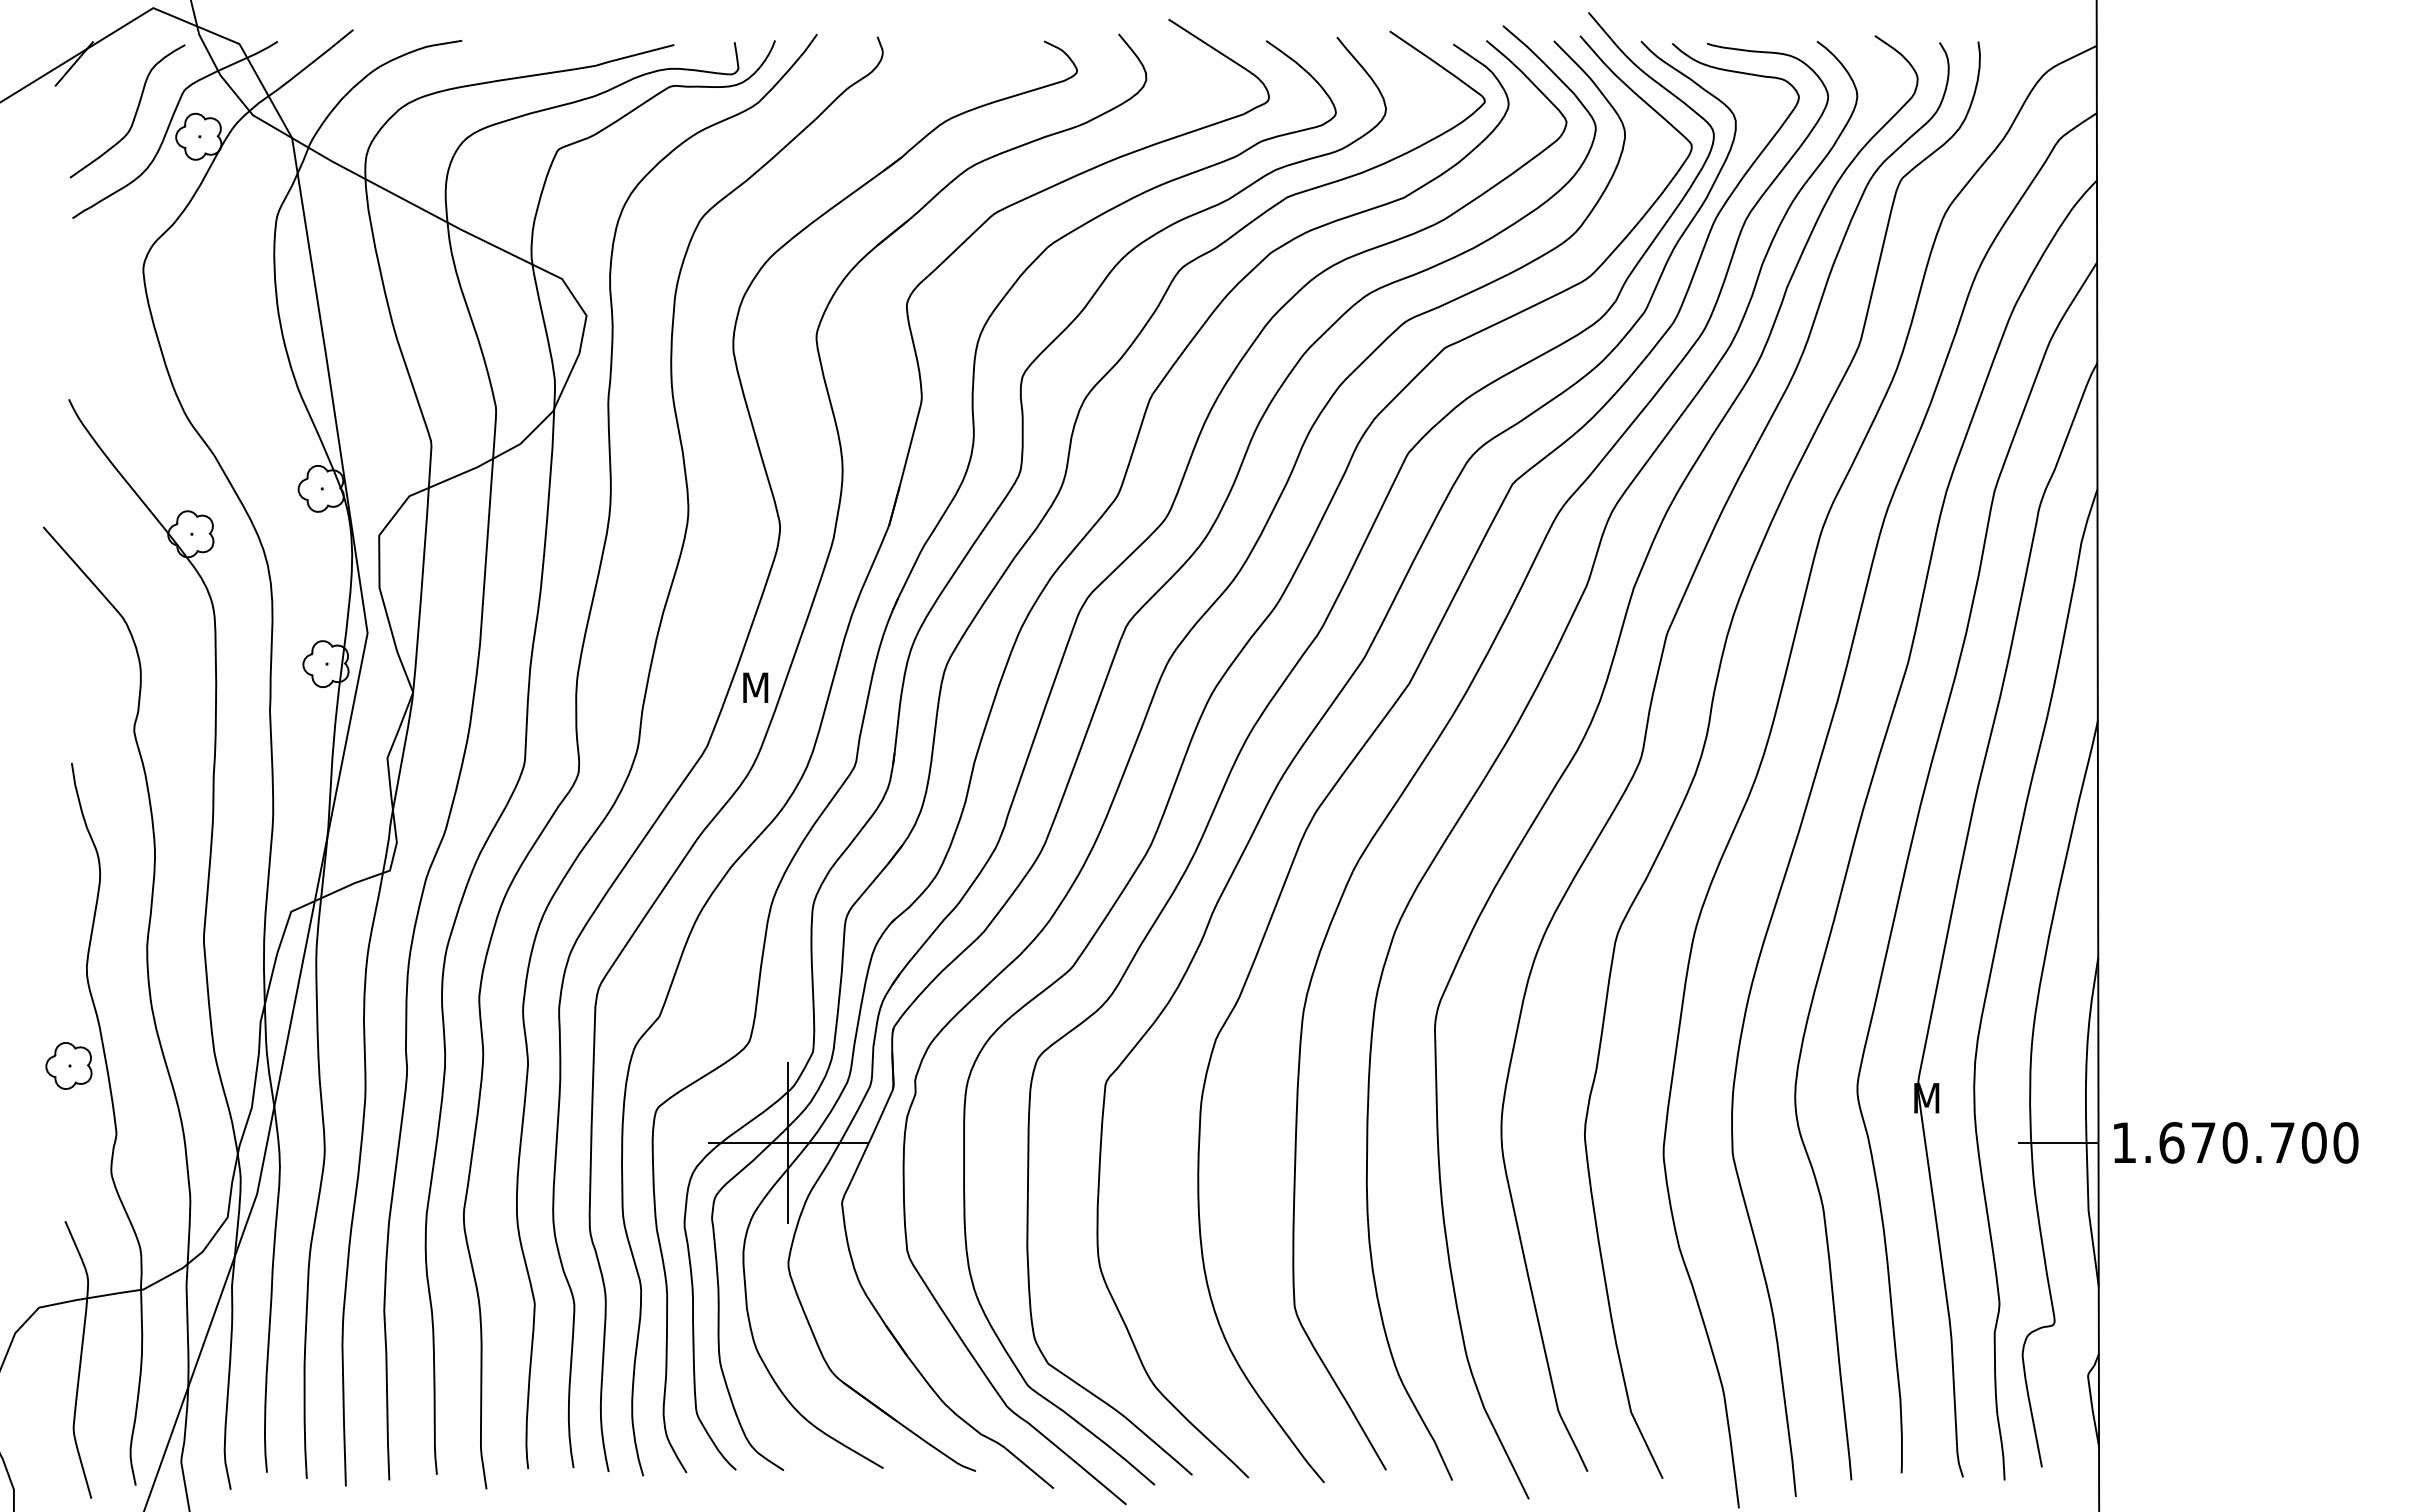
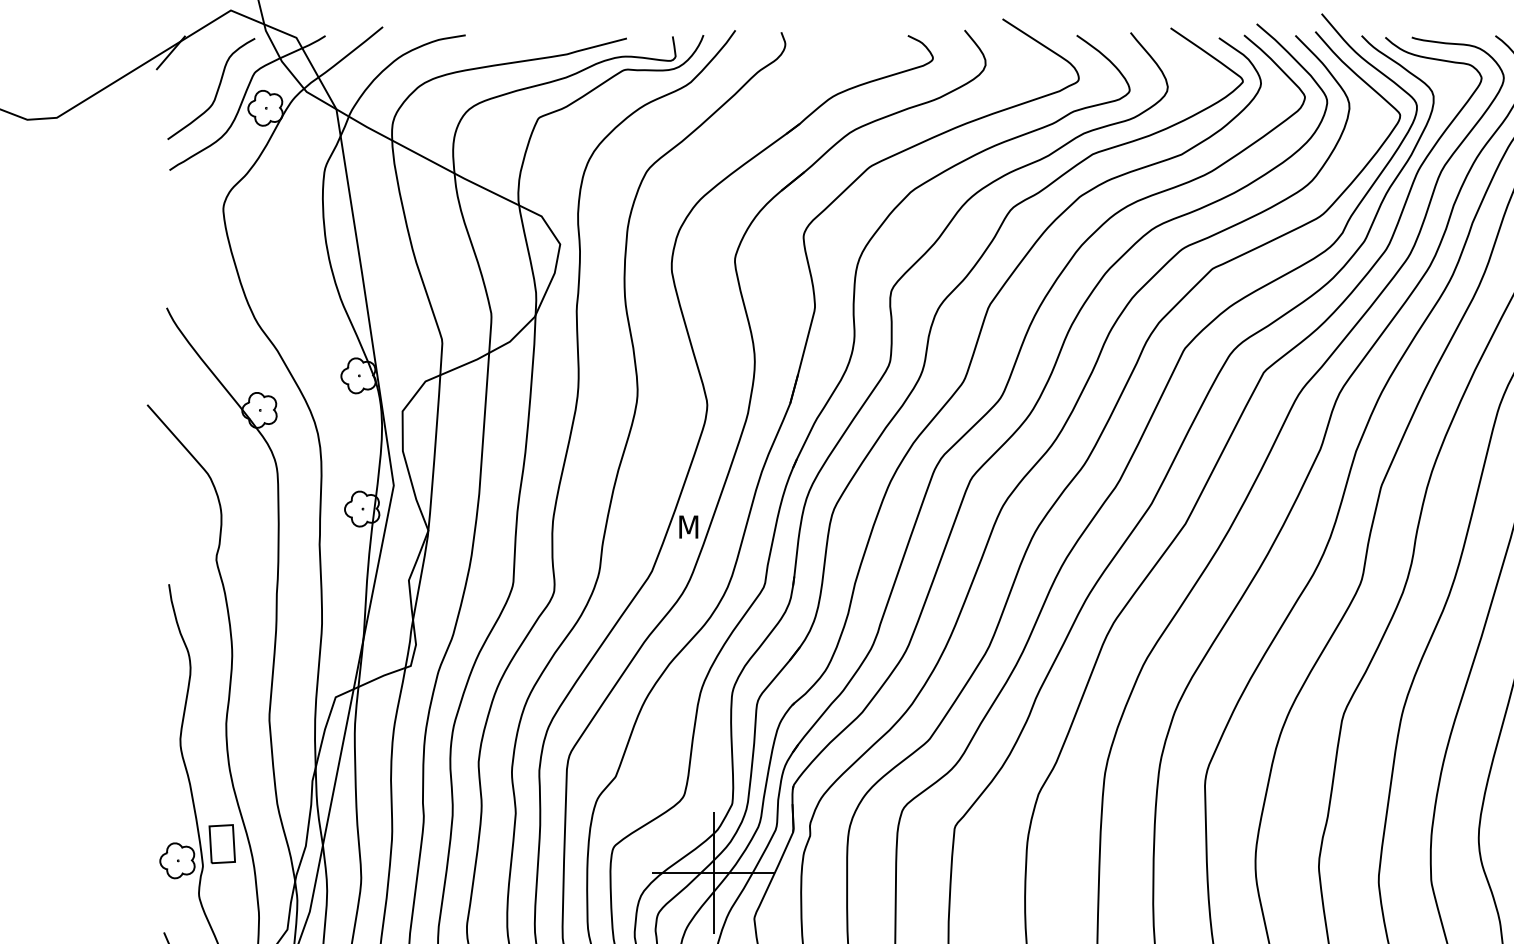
part: (68, 1065) -> (177, 860), moved
part: (141, 1104) -> (221, 843), added

